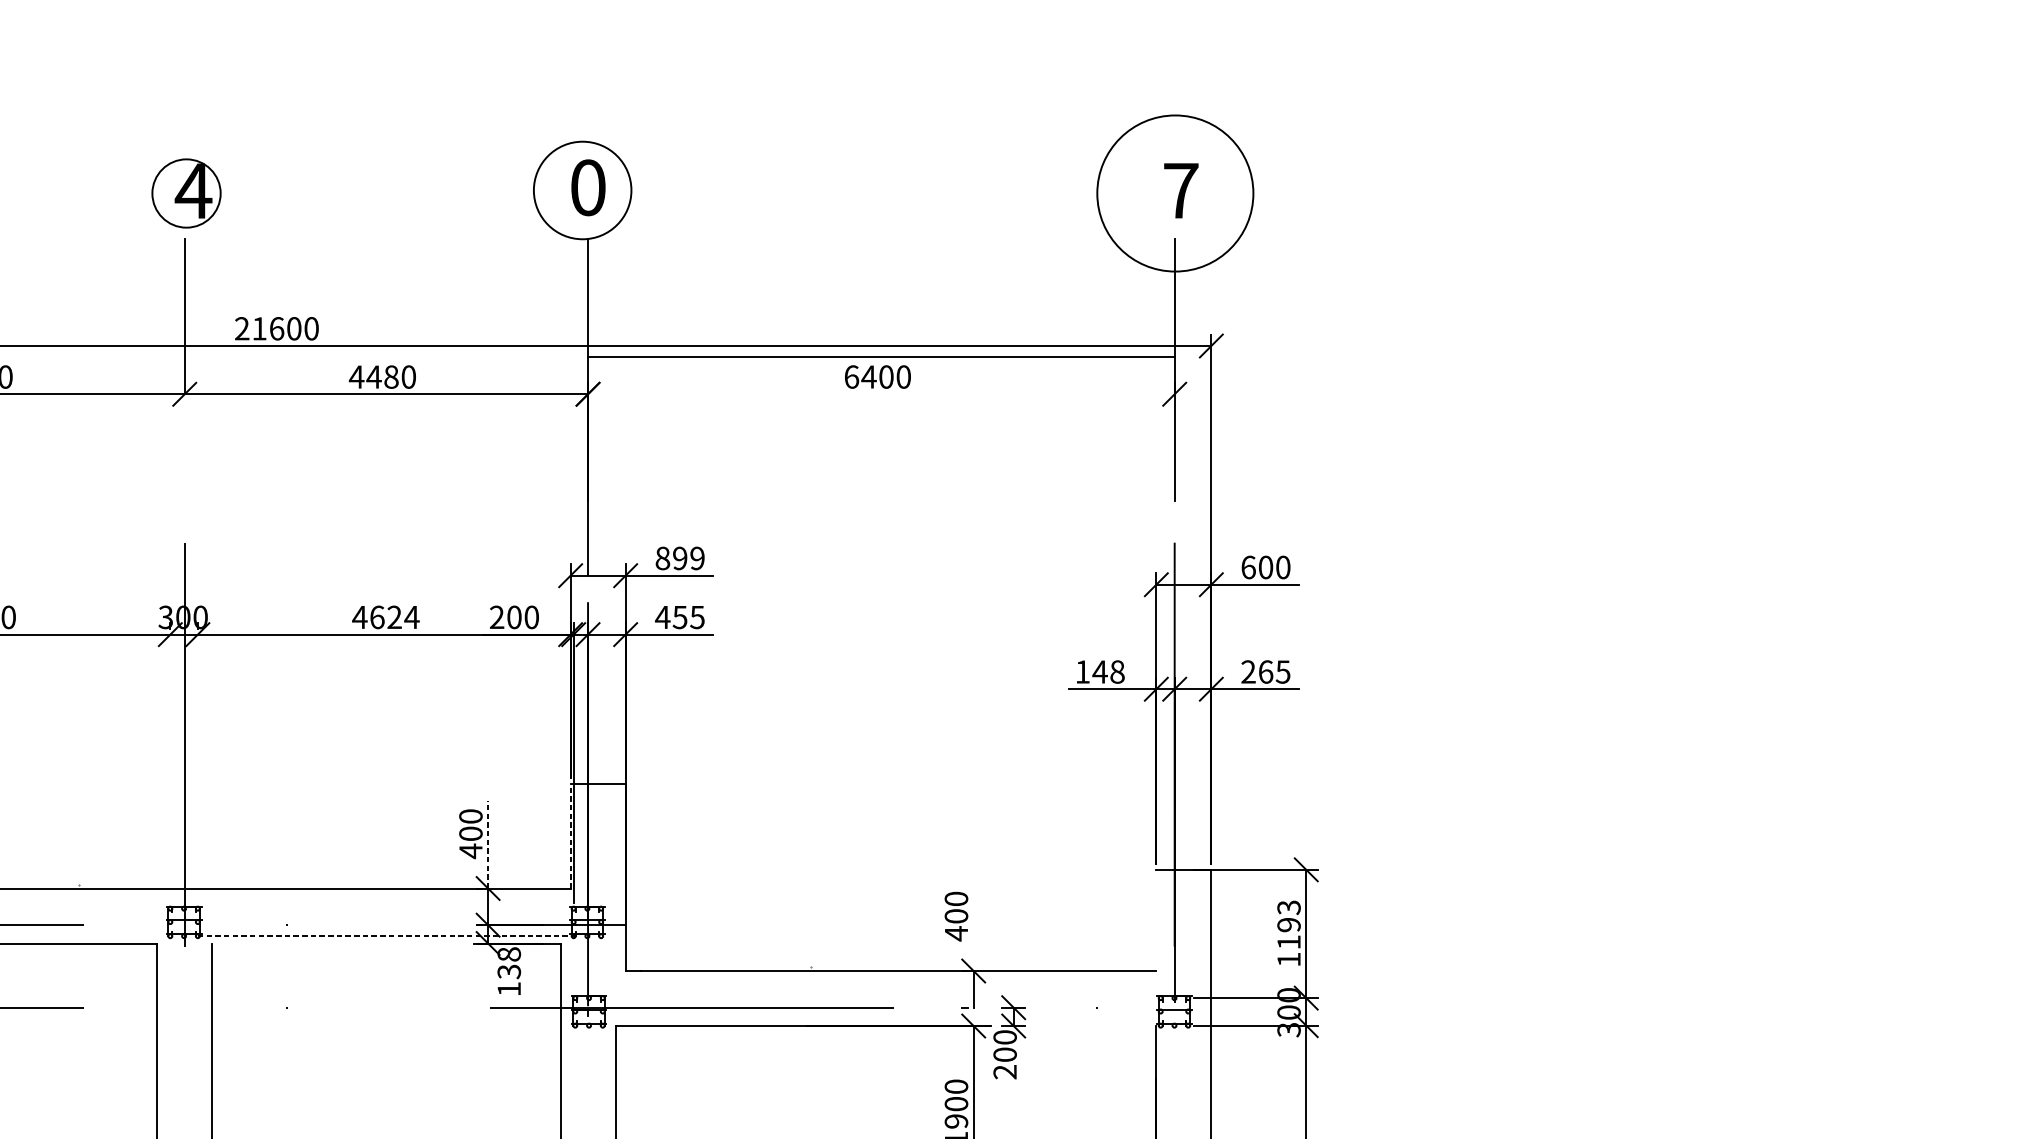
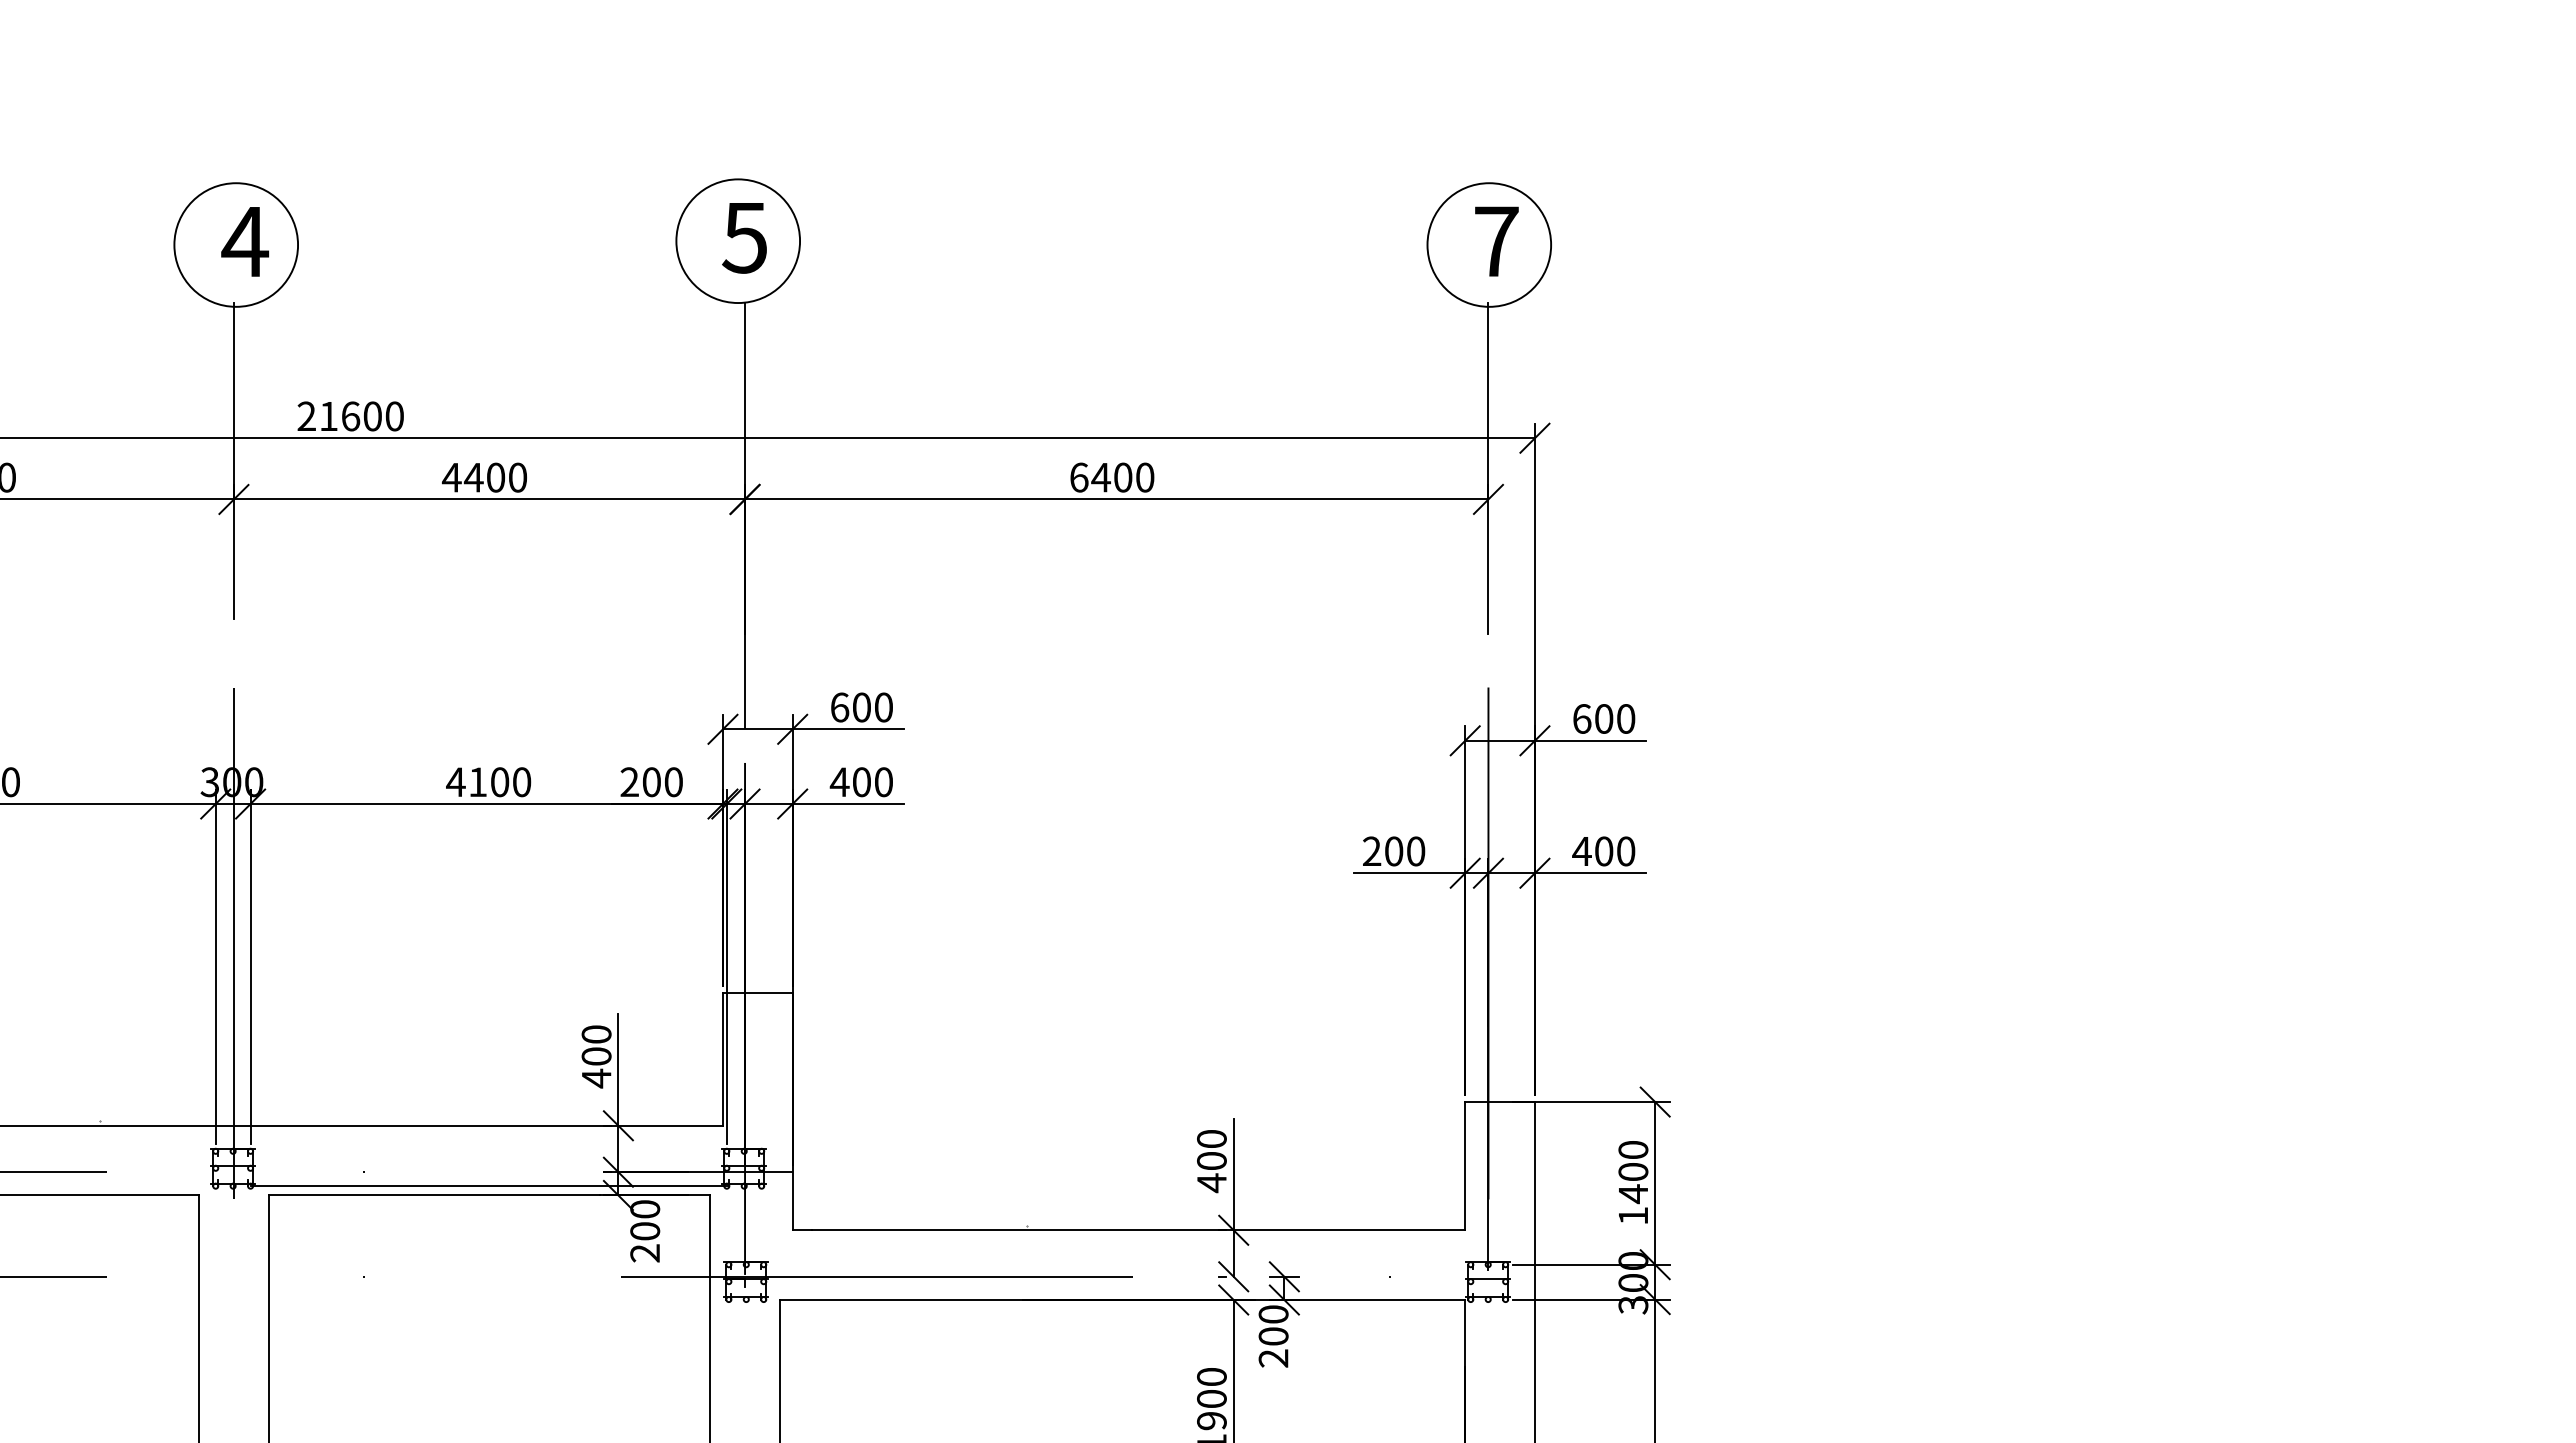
text: (587, 187) -> (744, 237), 0 -> 5
circle: (186, 193) -> (236, 244), size x1.43
circle: (1175, 193) -> (1489, 244), size x0.62
line: (881, 357) -> (1116, 499), moved
text: (391, 376) -> (496, 477), 4480 -> 4400
line: (184, 435) -> (233, 551), added
text: (679, 558) -> (861, 707), 899 -> 600
text: (395, 617) -> (500, 782), 4624 -> 4100
text: (688, 617) -> (872, 782), 455 -> 400
text: (1100, 672) -> (1394, 851), 148 -> 200
text: (1265, 672) -> (1603, 851), 265 -> 400
line: (170, 762) -> (215, 966), added
line: (197, 762) -> (250, 966), added
line: (570, 836) -> (722, 1059), dashed -> solid
line: (488, 844) -> (618, 1070), dashed -> solid
line: (1156, 920) -> (1465, 1166), added
text: (1289, 925) -> (1633, 1172), 1193 -> 1400
line: (973, 926) -> (1233, 1174), added
line: (387, 936) -> (490, 1186), dashed -> solid
line: (342, 943) -> (433, 1195), added
text: (509, 971) -> (645, 1231), 138 -> 200
line: (973, 1007) -> (1233, 1276), added
line: (1073, 1026) -> (1360, 1300), added

